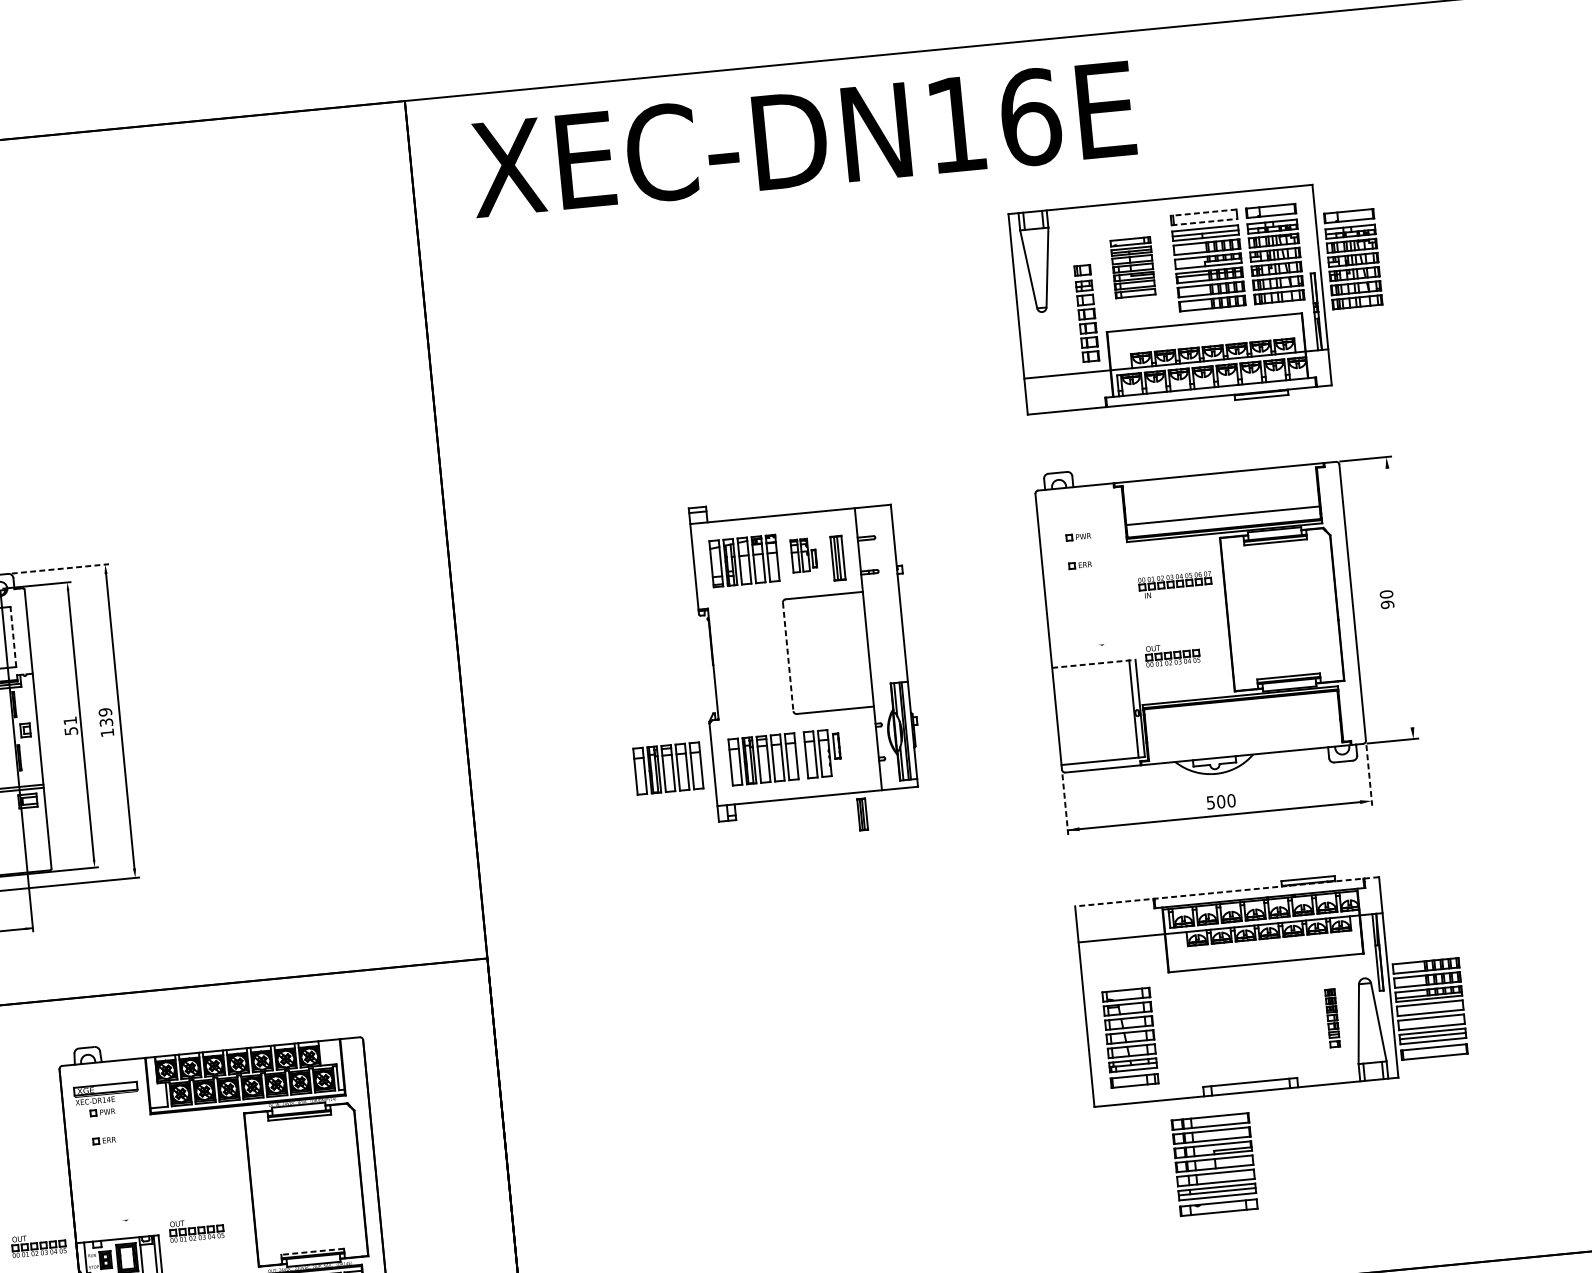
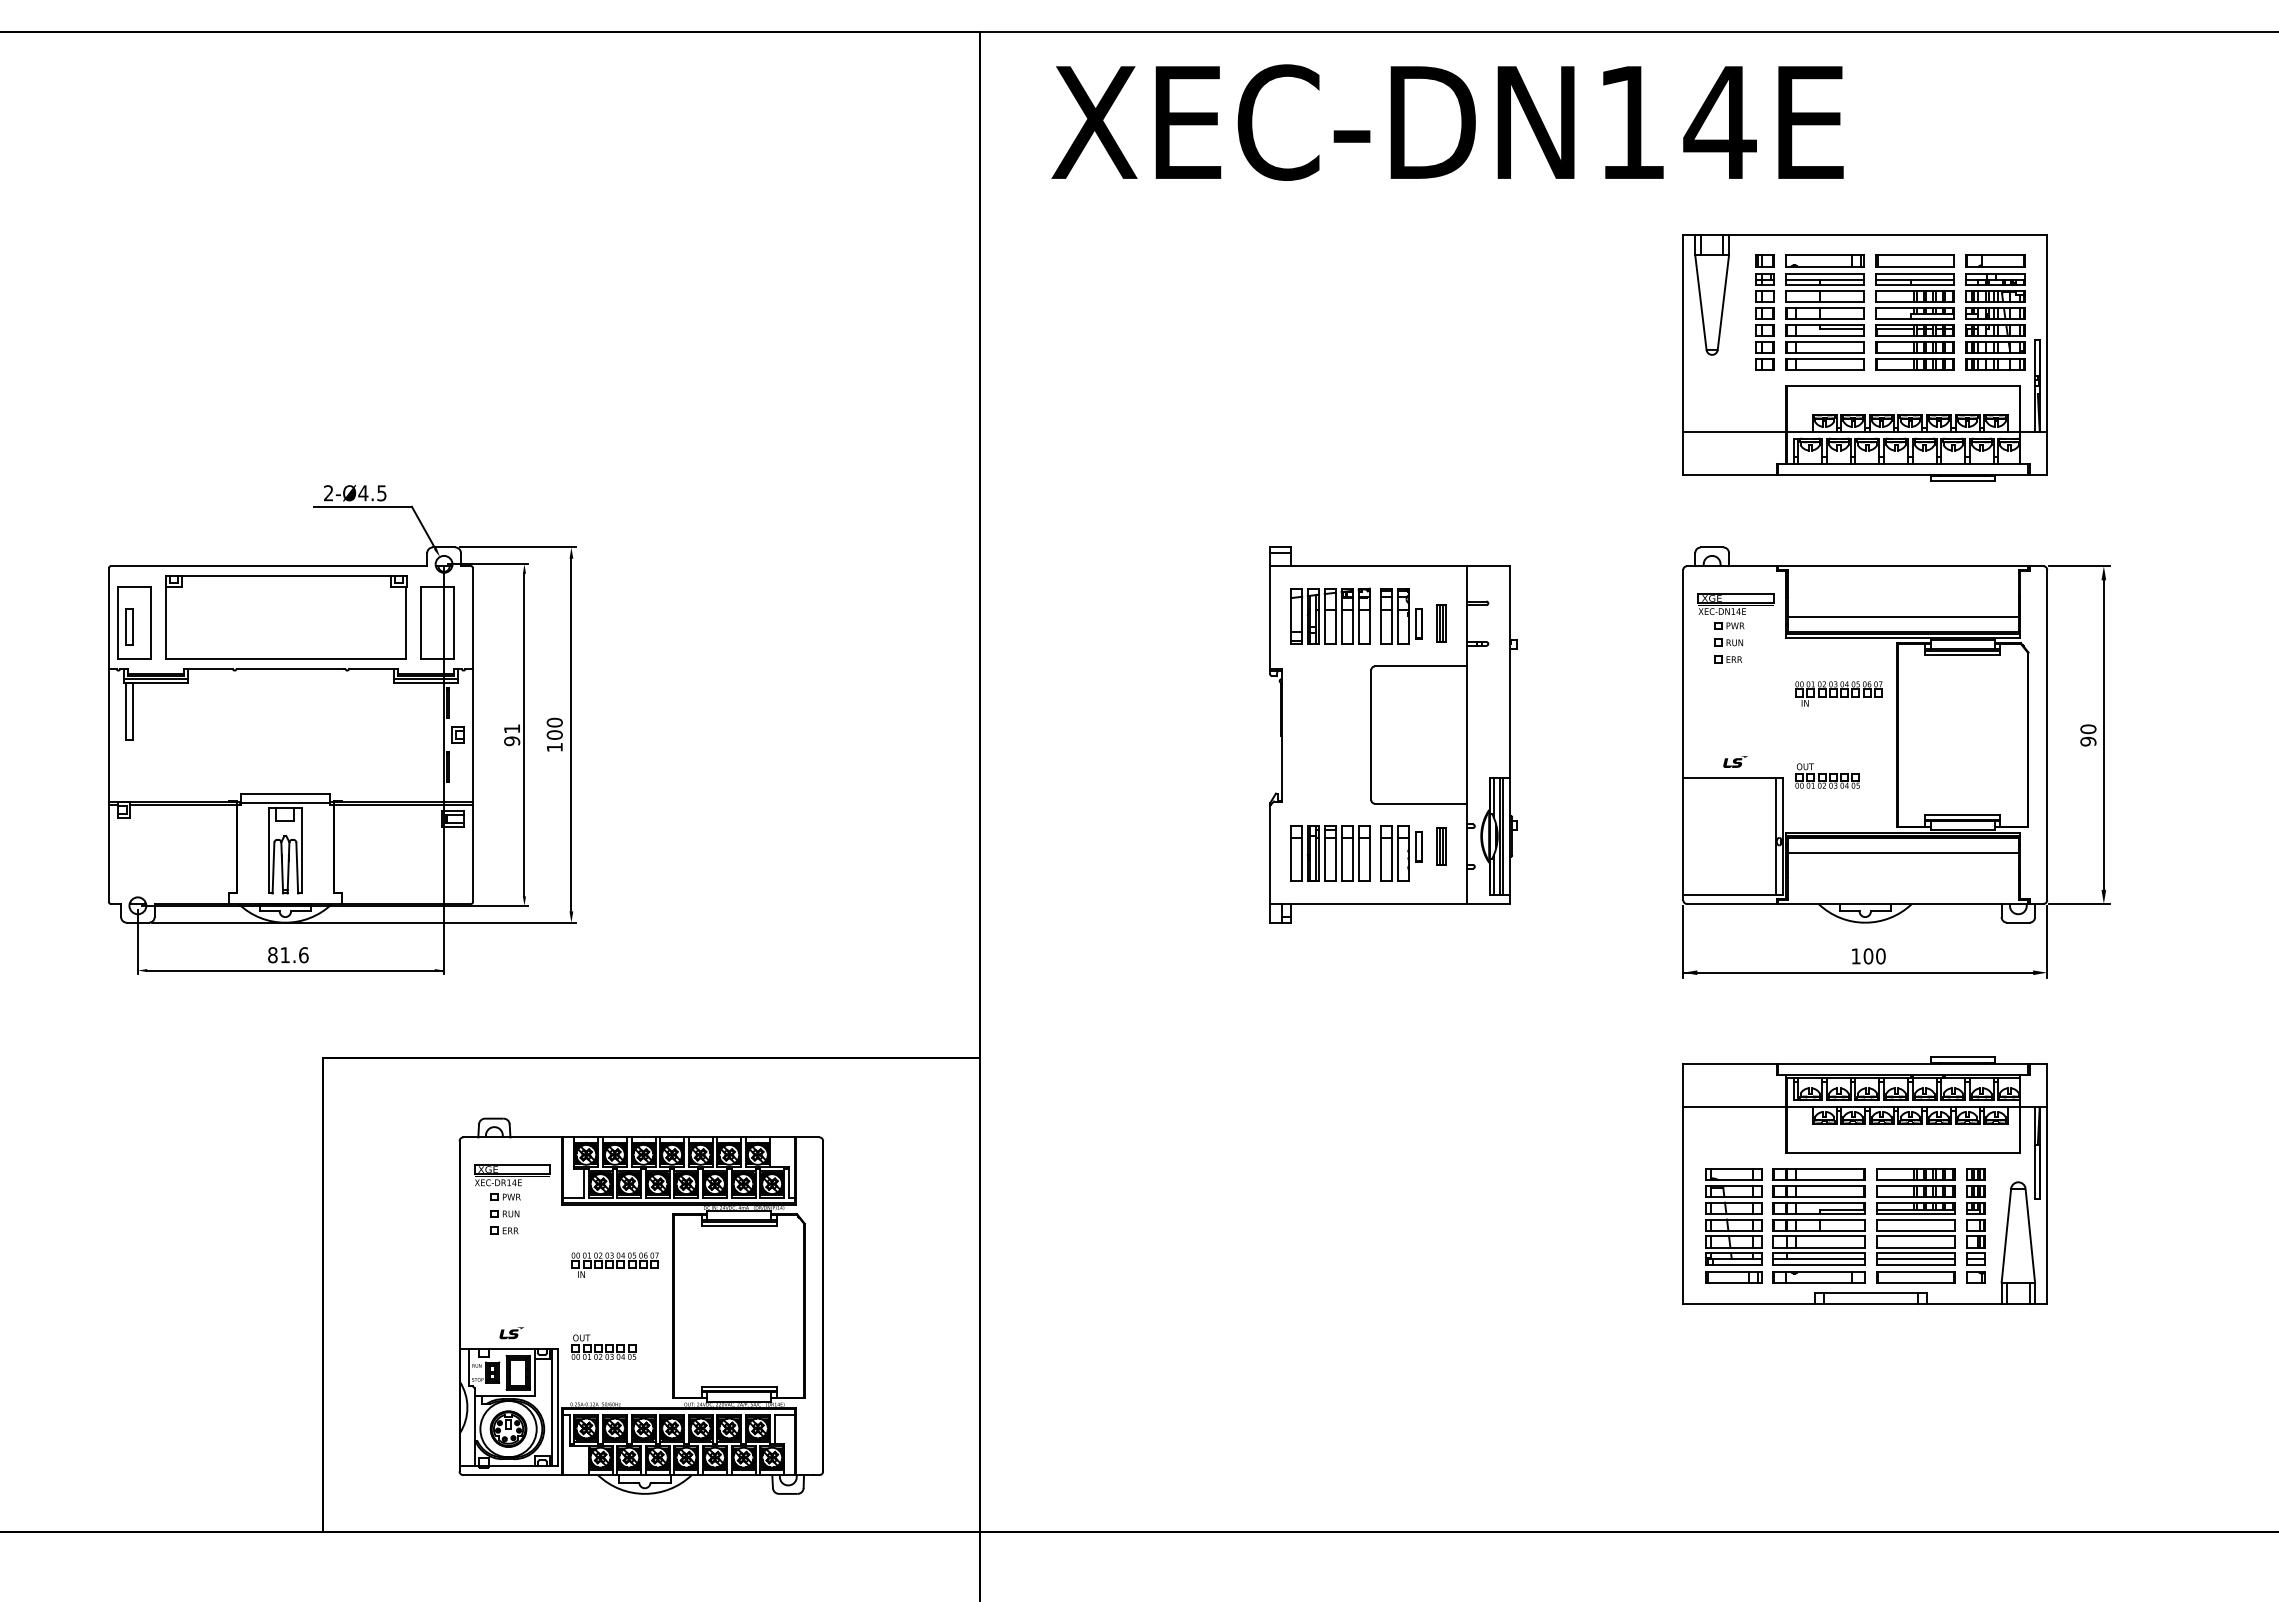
text: (1029, 117) -> (1719, 122), XEC-DN16E -> XEC-DN14E
line: (1203, 212) -> (1914, 255), dashed -> solid
line: (1204, 221) -> (1915, 266), dashed -> solid
part: (1353, 259) -> (2087, 327), removed
part: (1132, 267) -> (1824, 312), size x1.67
part: (1086, 313) -> (1764, 312), moved
part: (1081, 517) -> (1735, 603), added
part: (1079, 550) -> (1728, 642), added
part: (803, 555) -> (1401, 616), size x1.43
part: (837, 558) -> (1441, 623), size x0.71
line: (61, 568) -> (518, 547), dashed -> solid
line: (1399, 597) -> (2103, 734), added
line: (13, 636) -> (454, 622), dashed -> solid
fill: (1092, 651) -> (1732, 763), added
line: (788, 657) -> (1371, 735), dashed -> solid
line: (1094, 664) -> (1733, 778), dashed -> solid
line: (1242, 712) -> (1903, 852), added
text: (105, 717) -> (554, 728), 139 -> 100
text: (70, 731) -> (511, 741), 51 -> 91
part: (668, 768) -> (1216, 853), removed
line: (1369, 775) -> (2047, 942), dashed -> solid
text: (1210, 802) -> (1855, 956), 500 -> 100
line: (1065, 805) -> (1683, 942), dashed -> solid
part: (862, 814) -> (1441, 846), moved
line: (1227, 891) -> (1865, 1063), dashed -> solid
part: (1429, 1008) -> (1915, 1225), moved
part: (1332, 1017) -> (1975, 1225), size x1.67
part: (102, 1126) -> (504, 1213), added
part: (198, 1159) -> (614, 1264), added
part: (1213, 1164) -> (1818, 1225), moved
fill: (115, 1226) -> (508, 1334), added
part: (38, 1244) -> (414, 1346), removed
line: (313, 1251) -> (739, 1386), dashed -> solid

